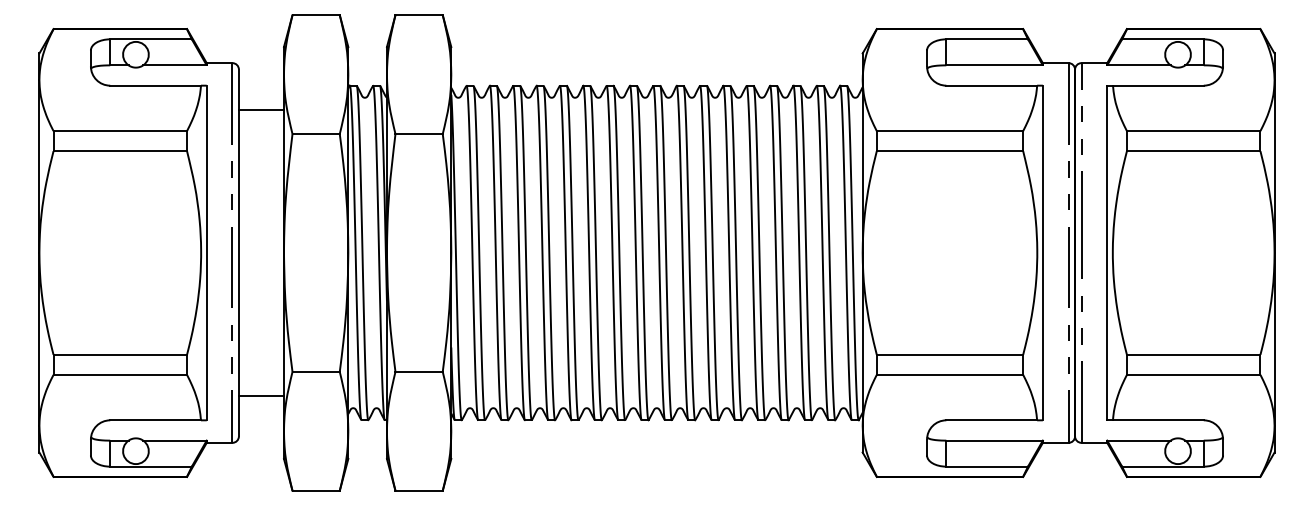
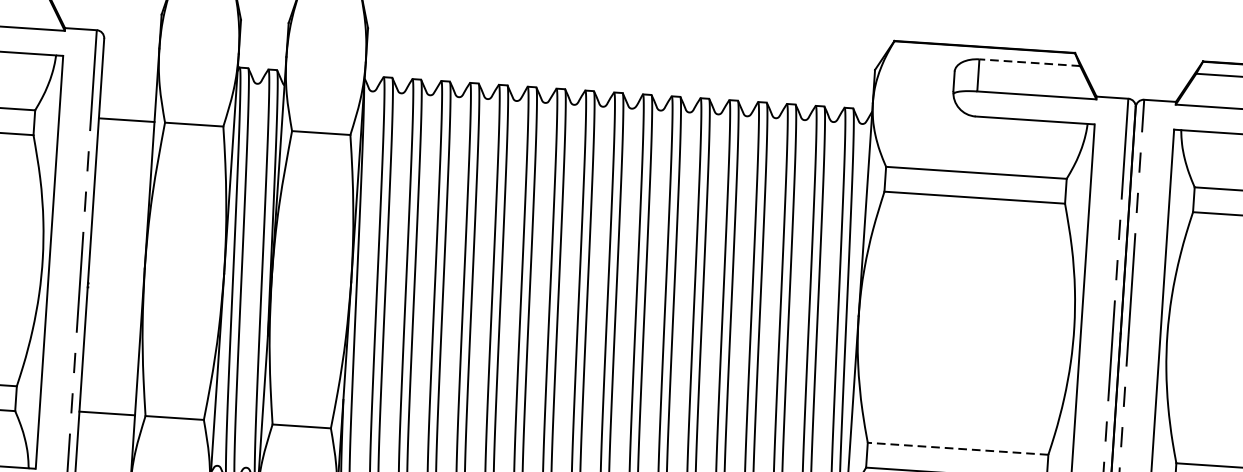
line: (987, 39) -> (1030, 62), solid -> dashed
line: (260, 110) -> (125, 120), moved
line: (949, 354) -> (957, 448), solid -> dashed
line: (260, 395) -> (106, 412), moved

